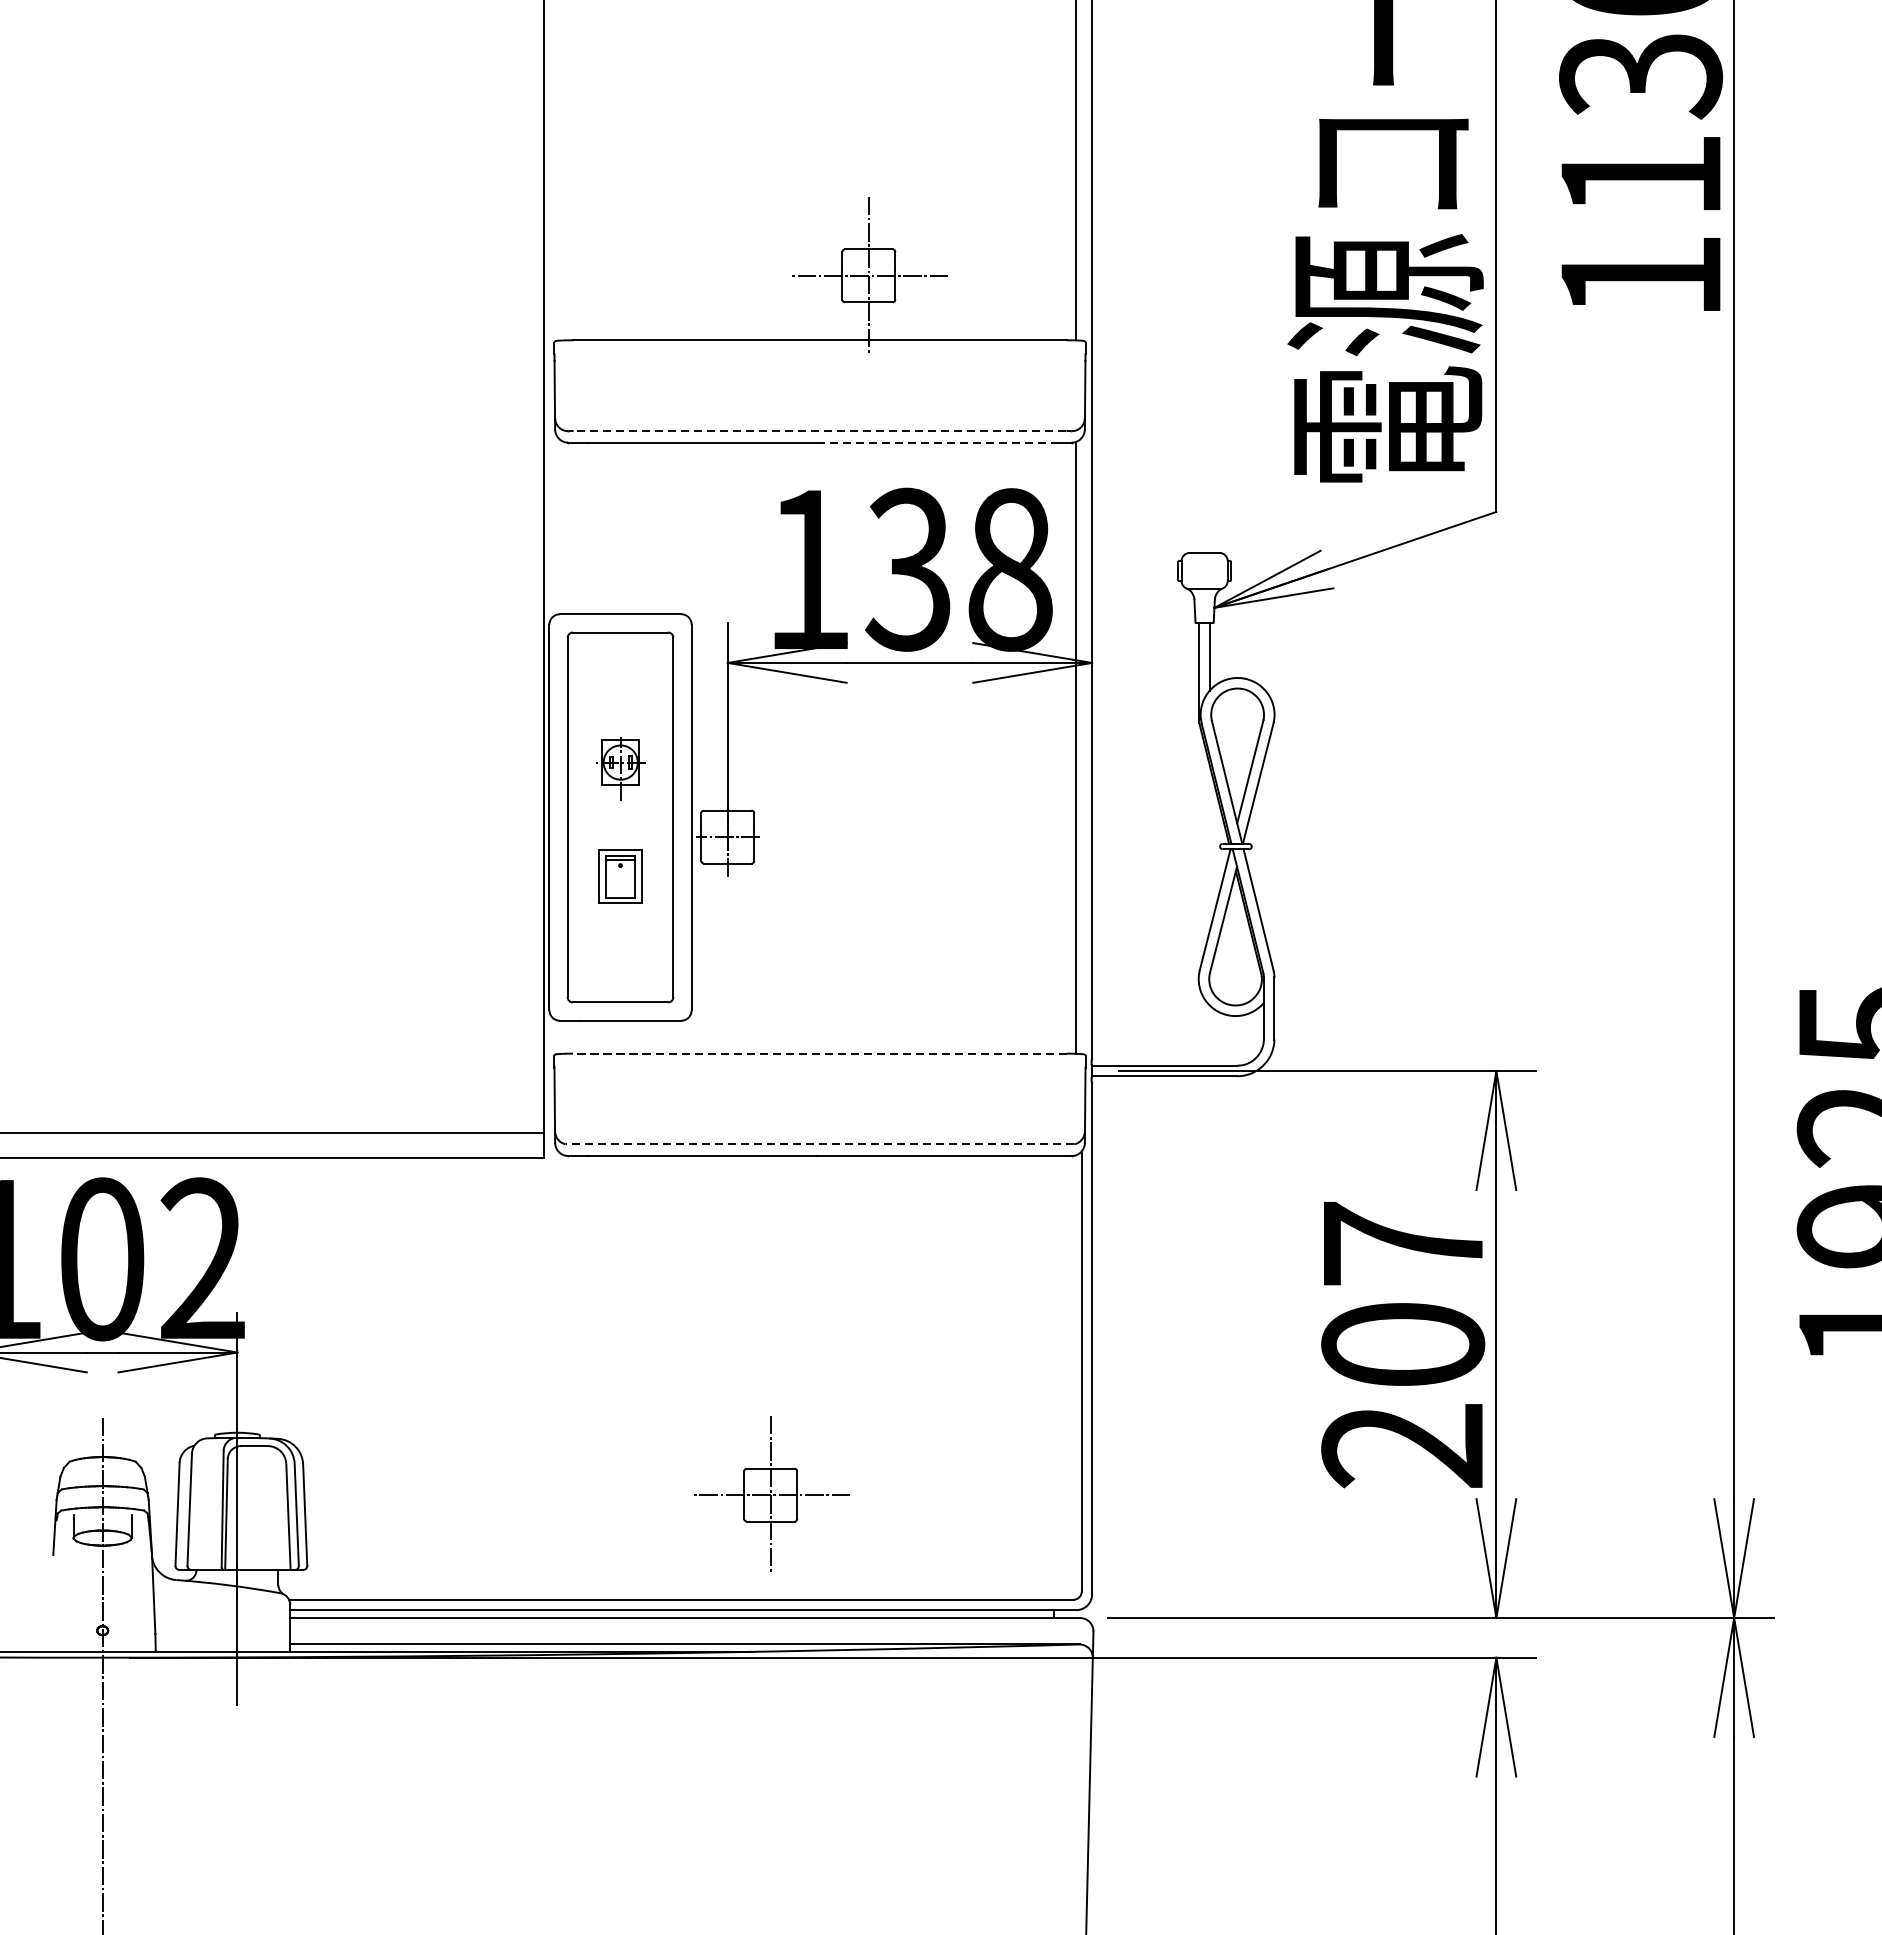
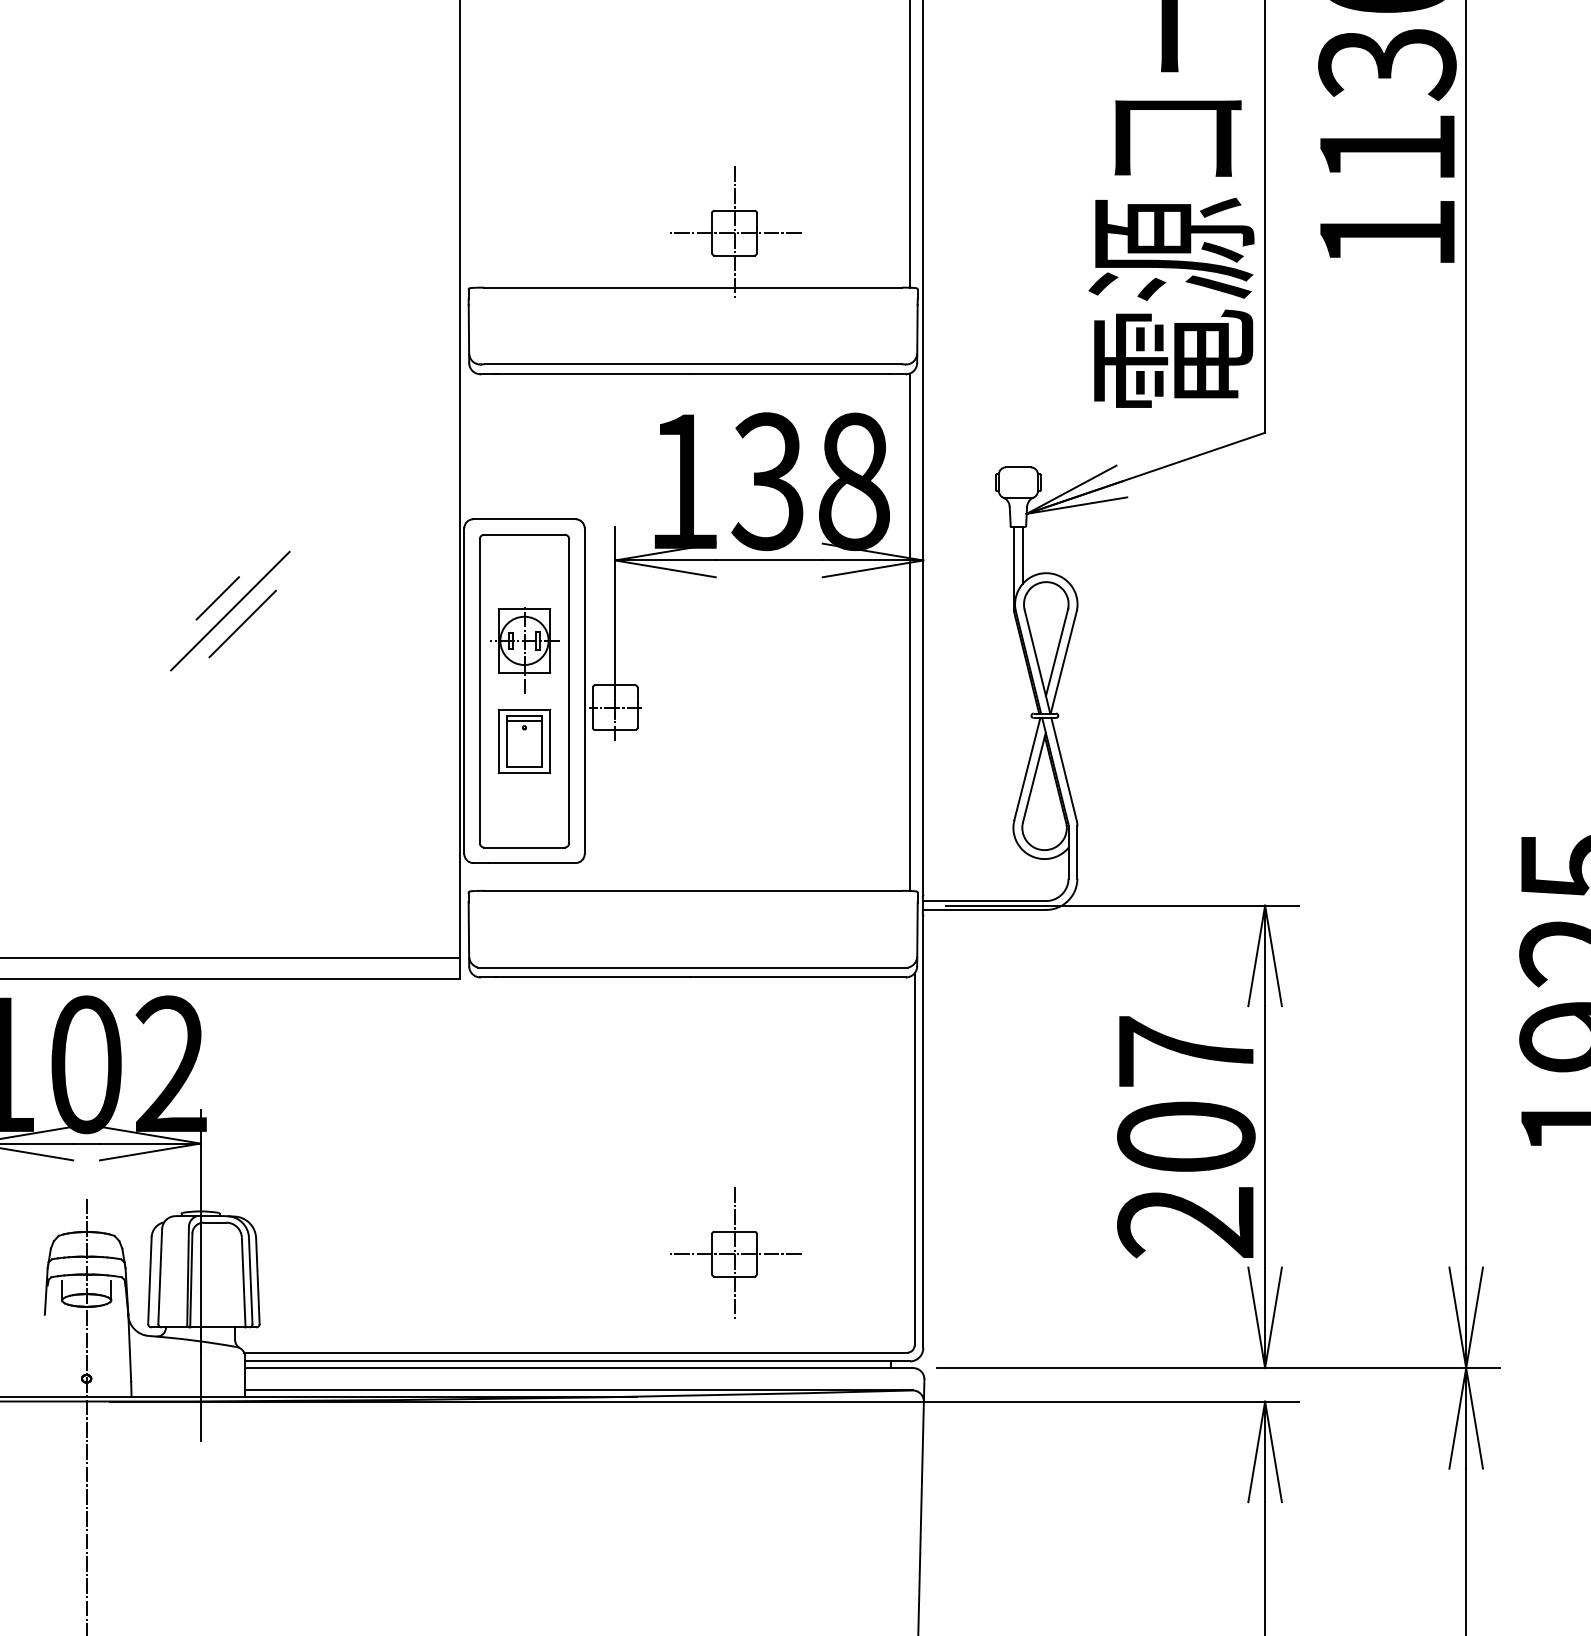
line: (819, 431) -> (692, 364), dashed -> solid
line: (935, 443) -> (790, 374), dashed -> solid
line: (257, 707) -> (217, 598), added
line: (272, 722) -> (230, 610), added
line: (287, 737) -> (242, 623), added
part: (620, 769) -> (524, 650), size x1.67
part: (620, 875) -> (524, 740), size x1.43
line: (820, 1053) -> (693, 890), dashed -> solid
line: (819, 1144) -> (692, 967), dashed -> solid
part: (771, 1493) -> (735, 1252), moved

